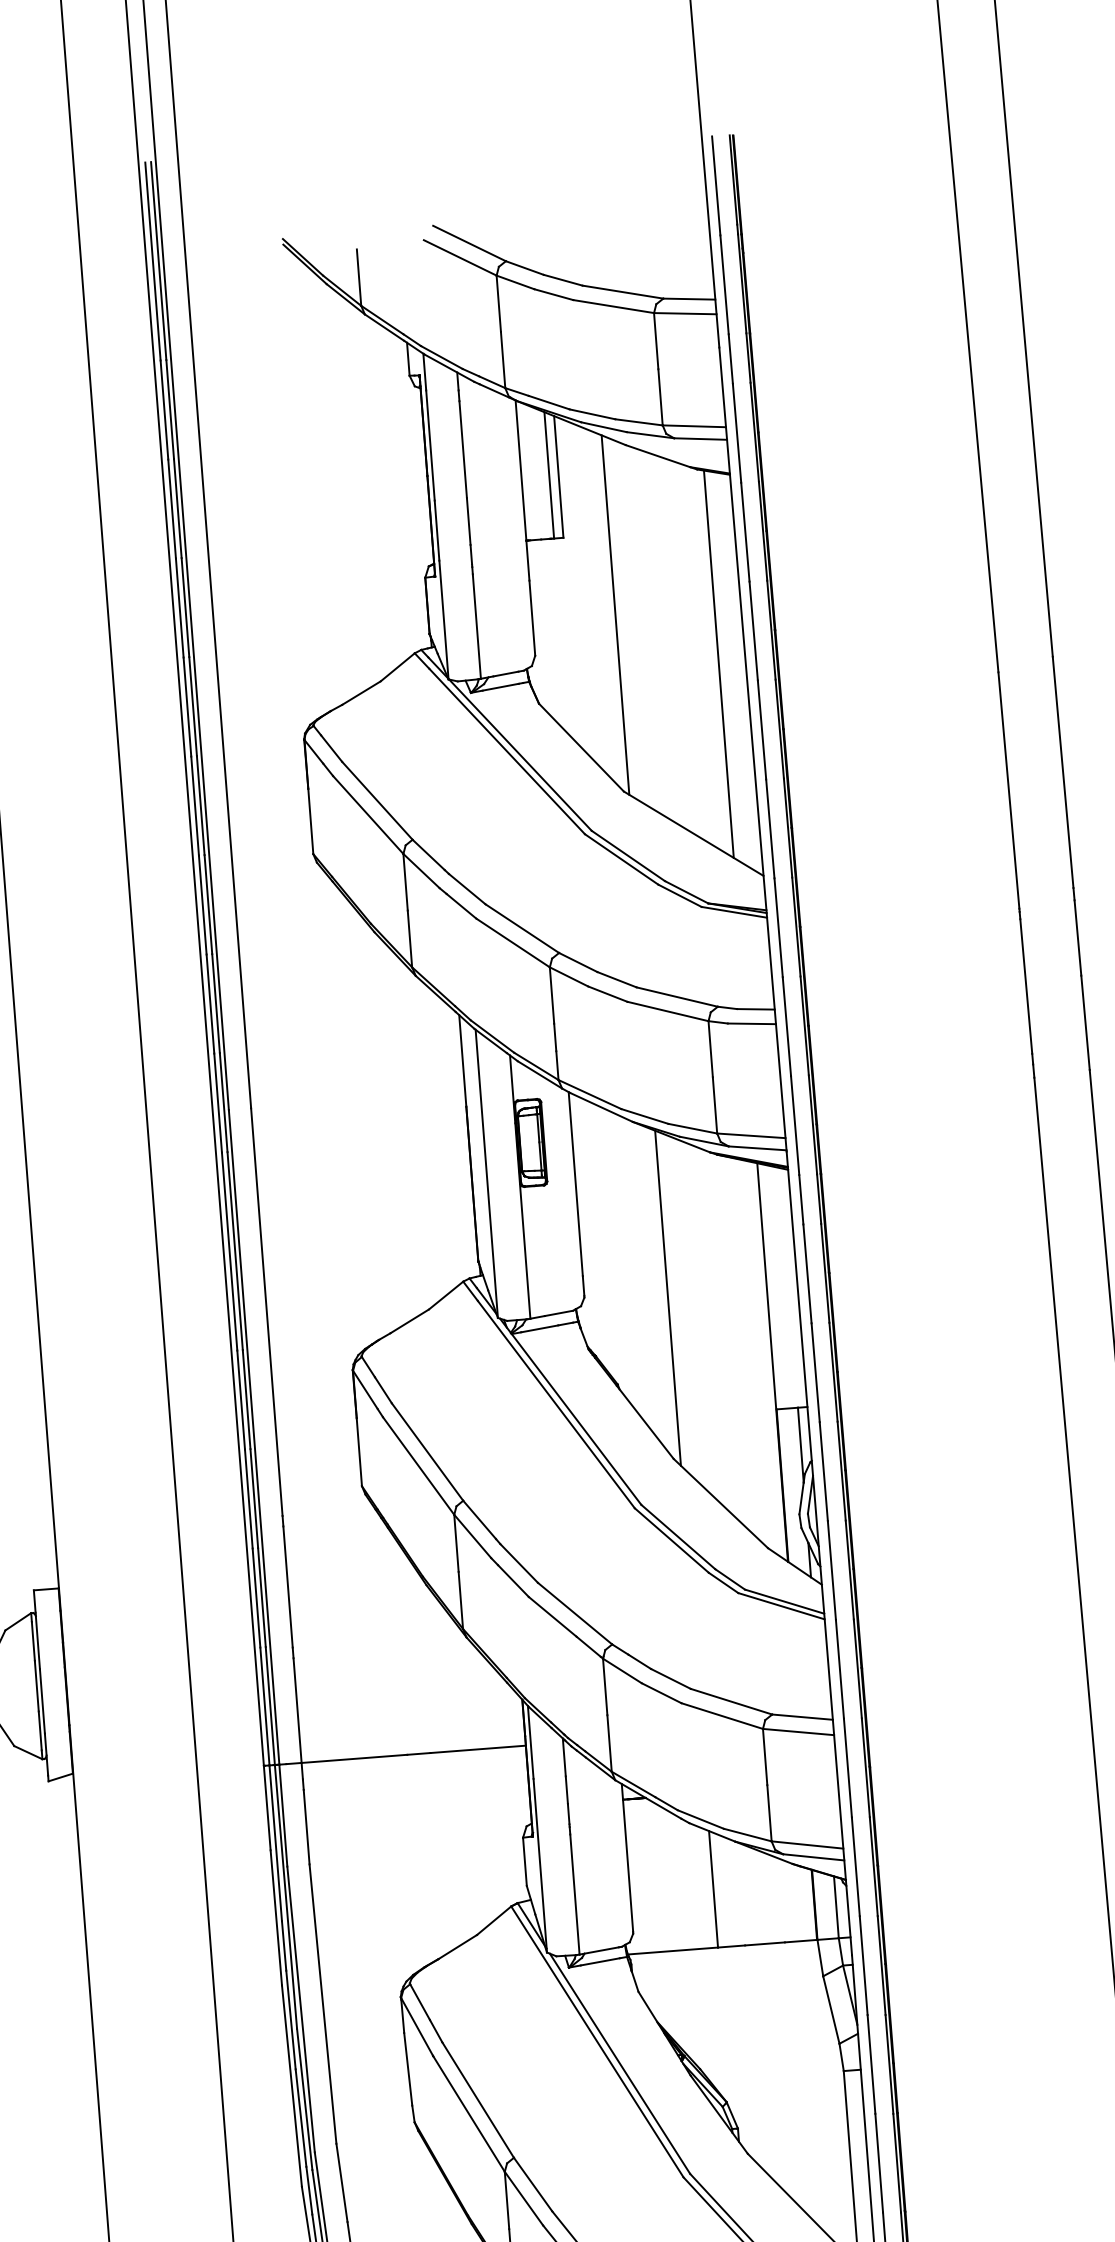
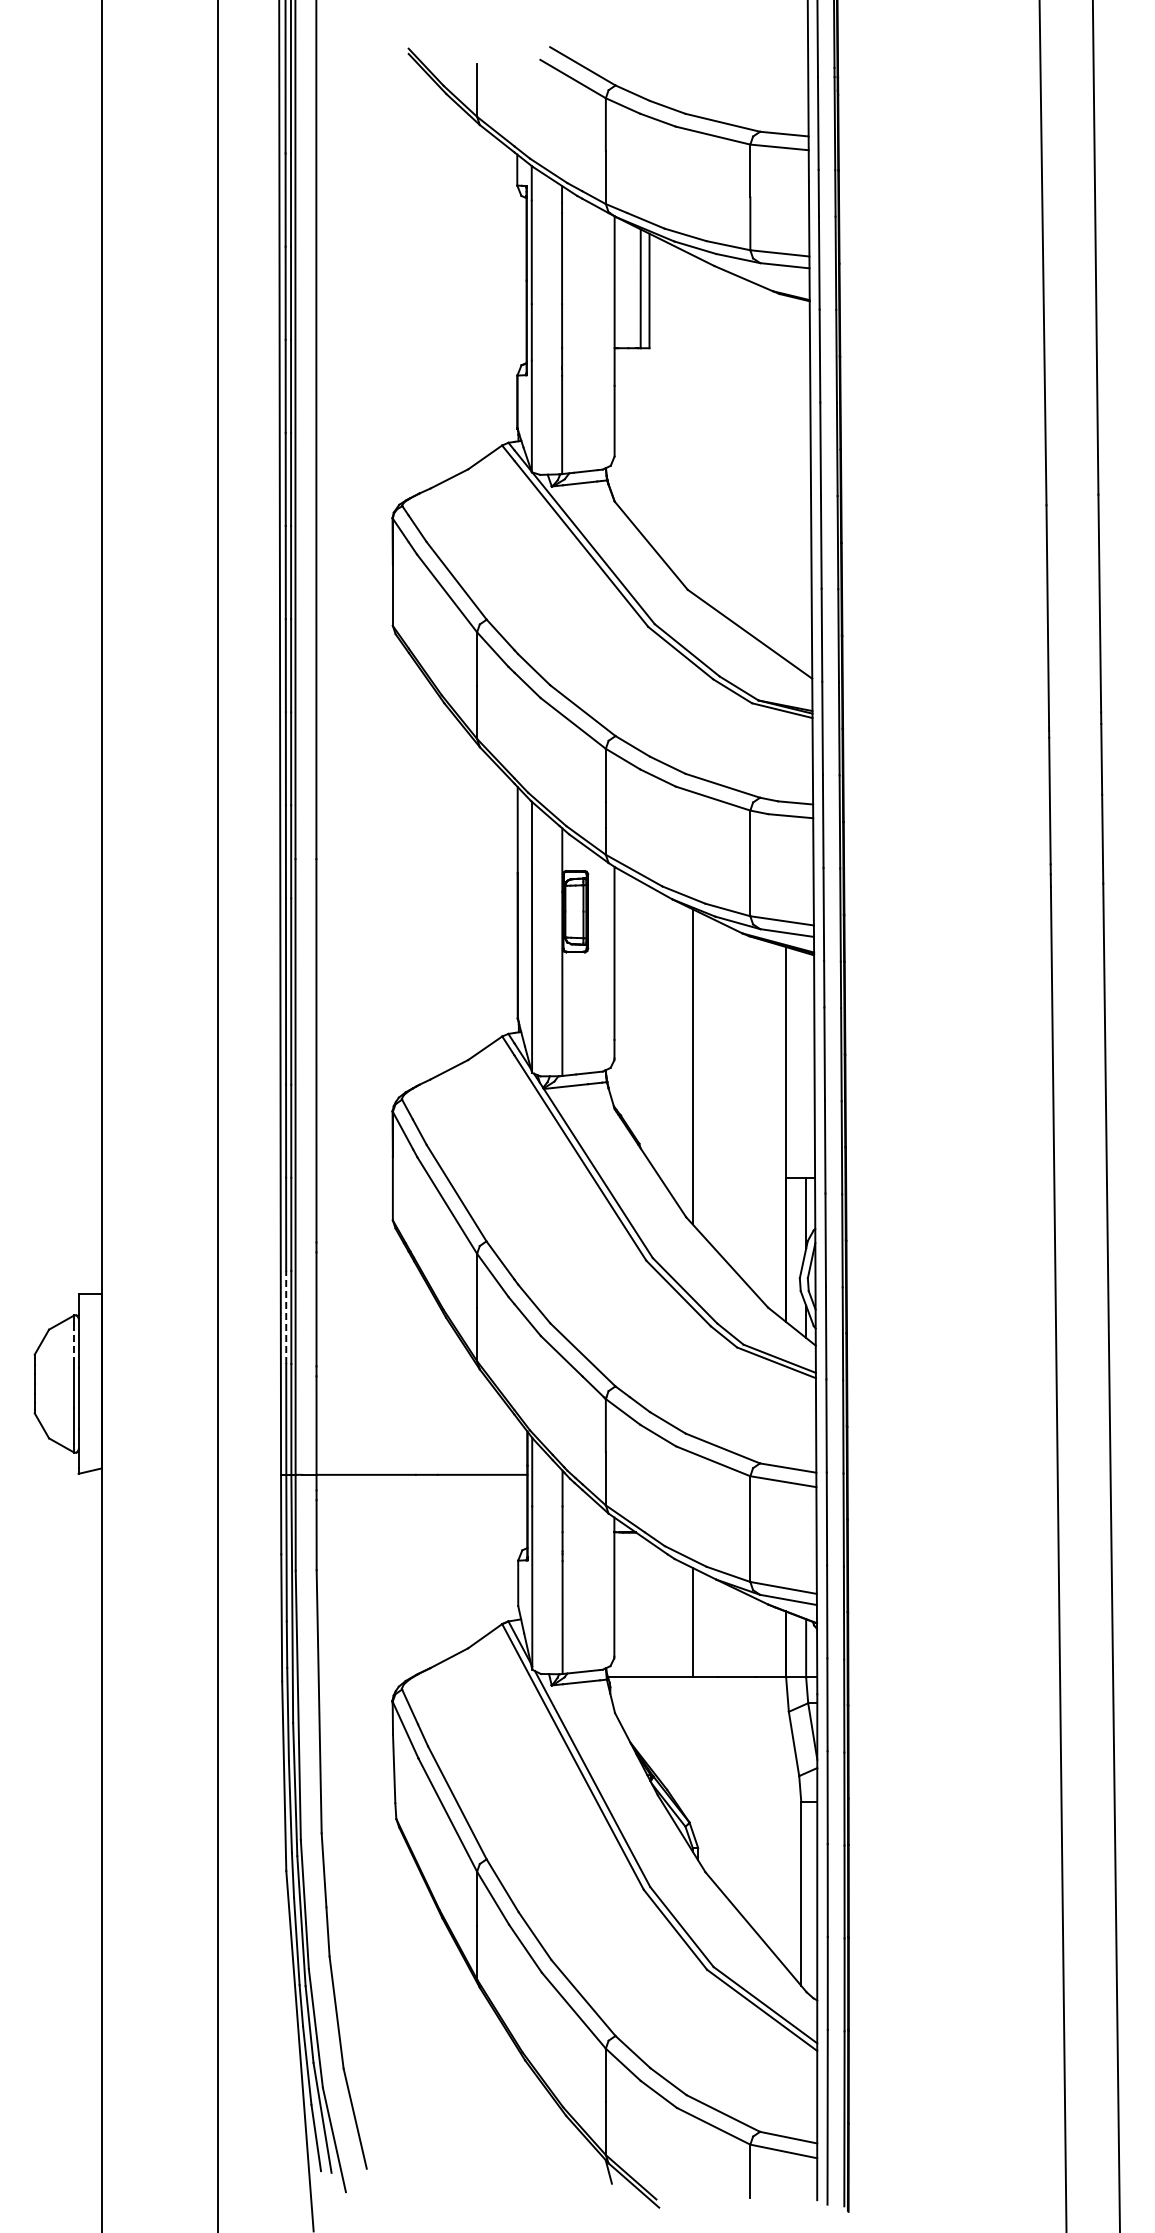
line: (615, 615) -> (692, 424), removed
line: (718, 664) -> (785, 477), removed
line: (256, 1598) -> (286, 1317), solid -> dashed
line: (33, 1642) -> (74, 1342), solid -> dashed

